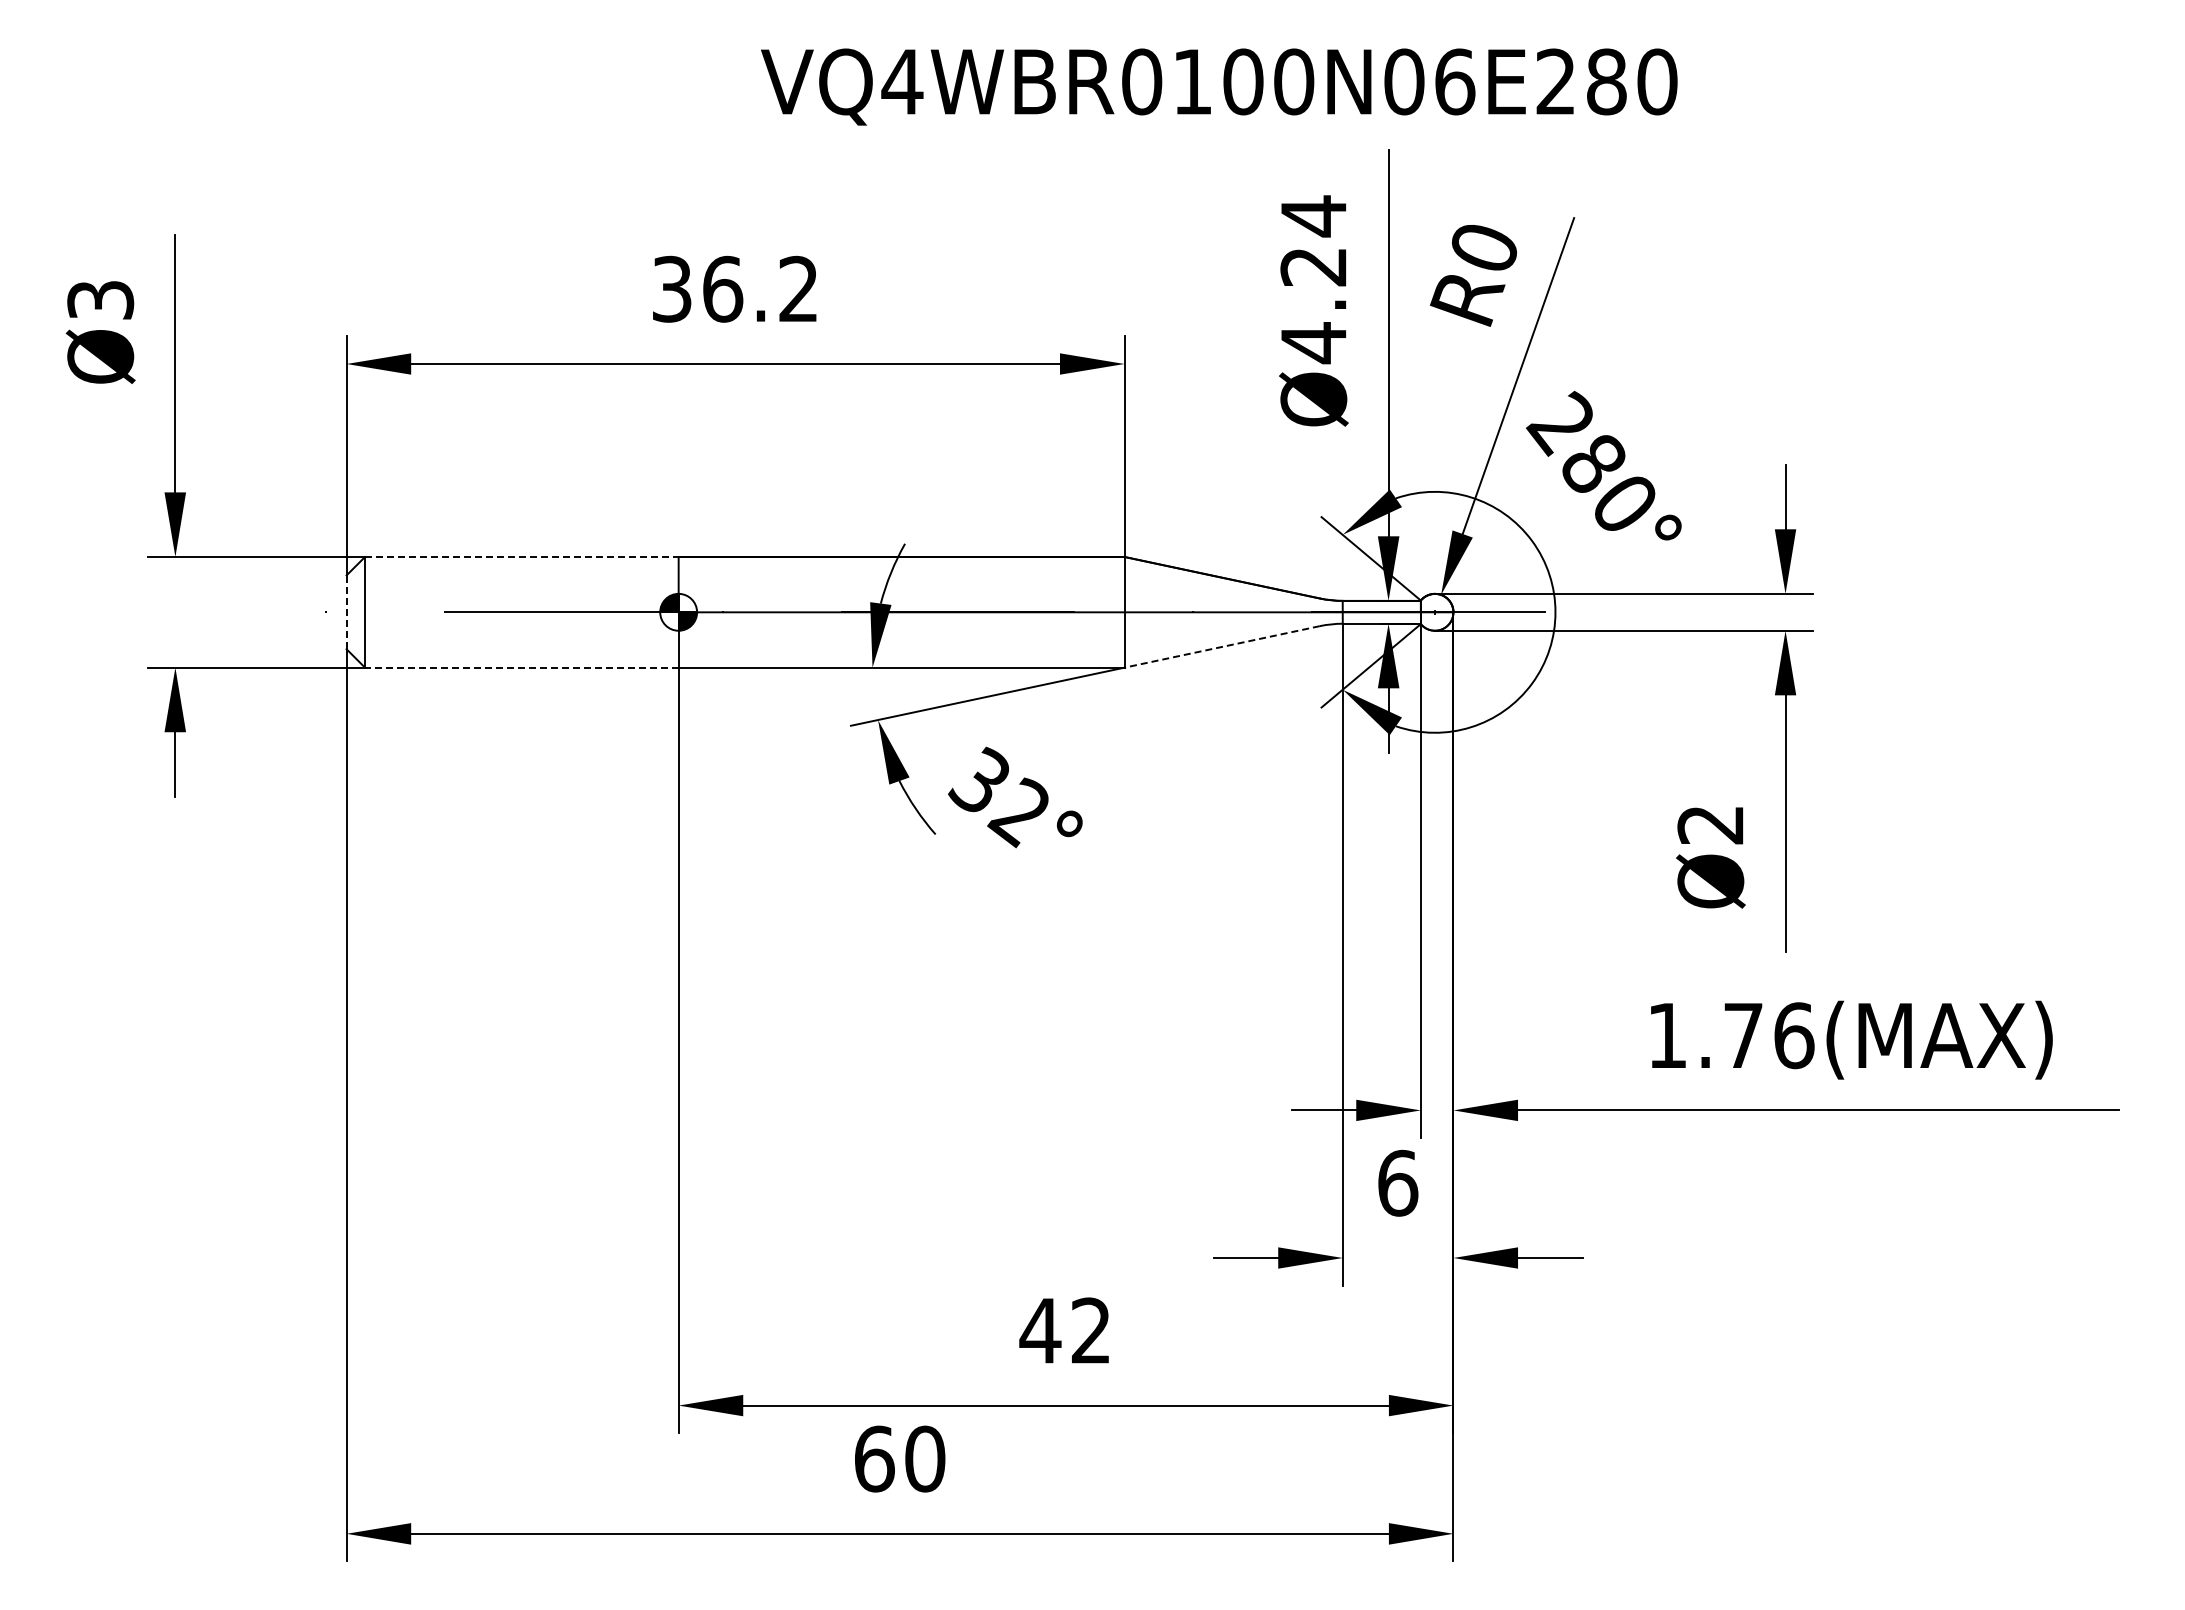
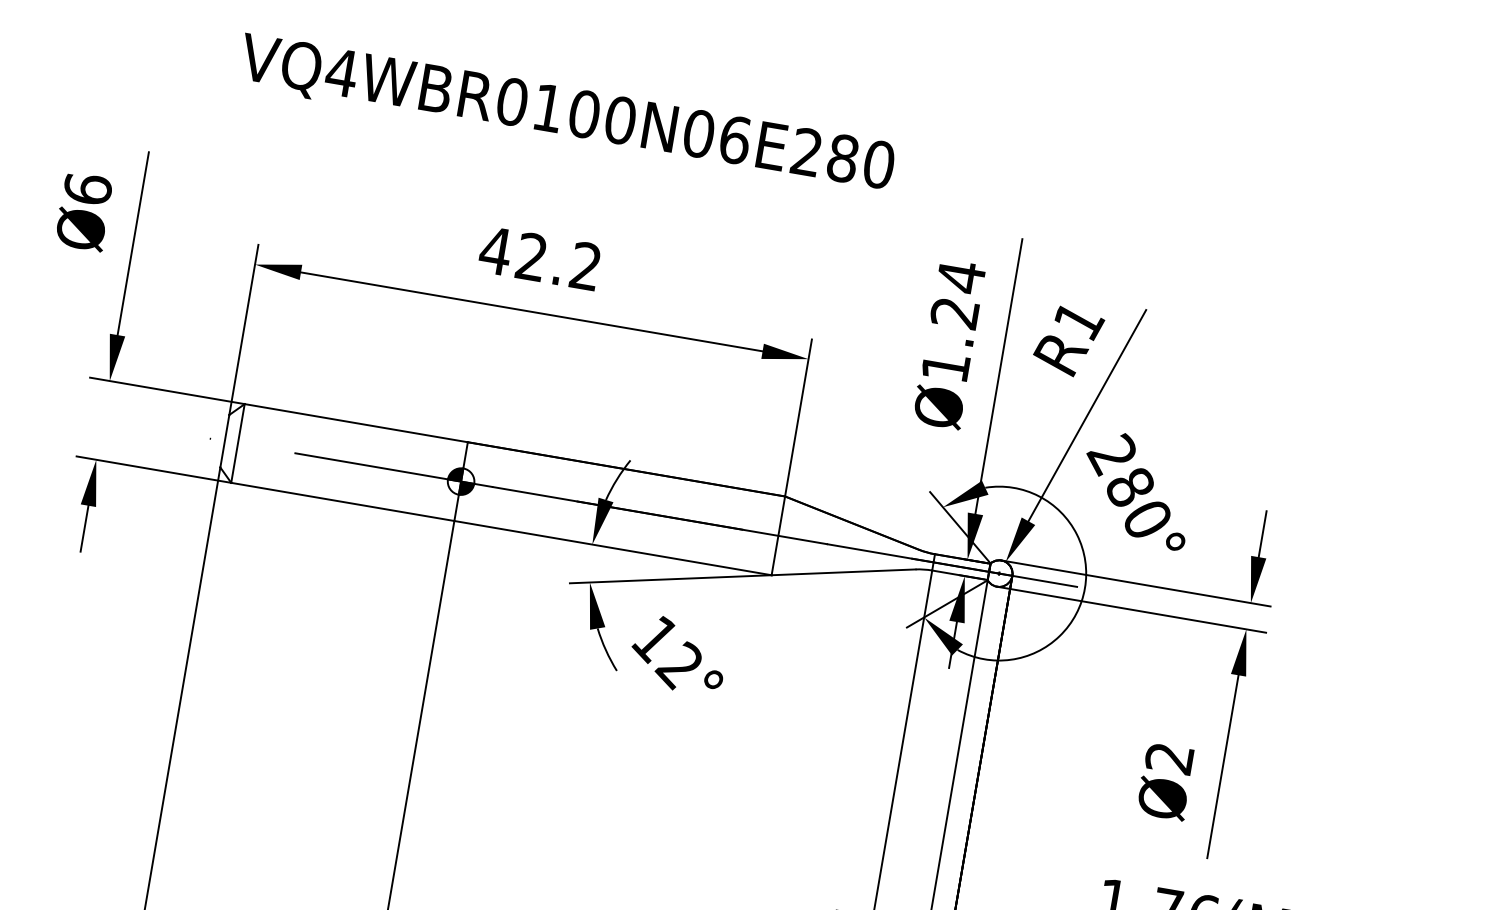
text: (1219, 86) -> (566, 114), moved
text: (1485, 248) -> (1079, 320), R0 -> R1
text: (696, 288) -> (513, 253), 36.2 -> 42.2
text: (100, 299) -> (87, 188), Ø3 -> Ø6
text: (1313, 343) -> (945, 367), Ø4.24 -> Ø1.24
line: (521, 556) -> (356, 422), dashed -> solid
line: (346, 612) -> (224, 441), dashed -> solid
line: (1222, 646) -> (843, 572), dashed -> solid
line: (521, 667) -> (342, 501), dashed -> solid
text: (978, 781) -> (653, 638), 32° -> 12°

